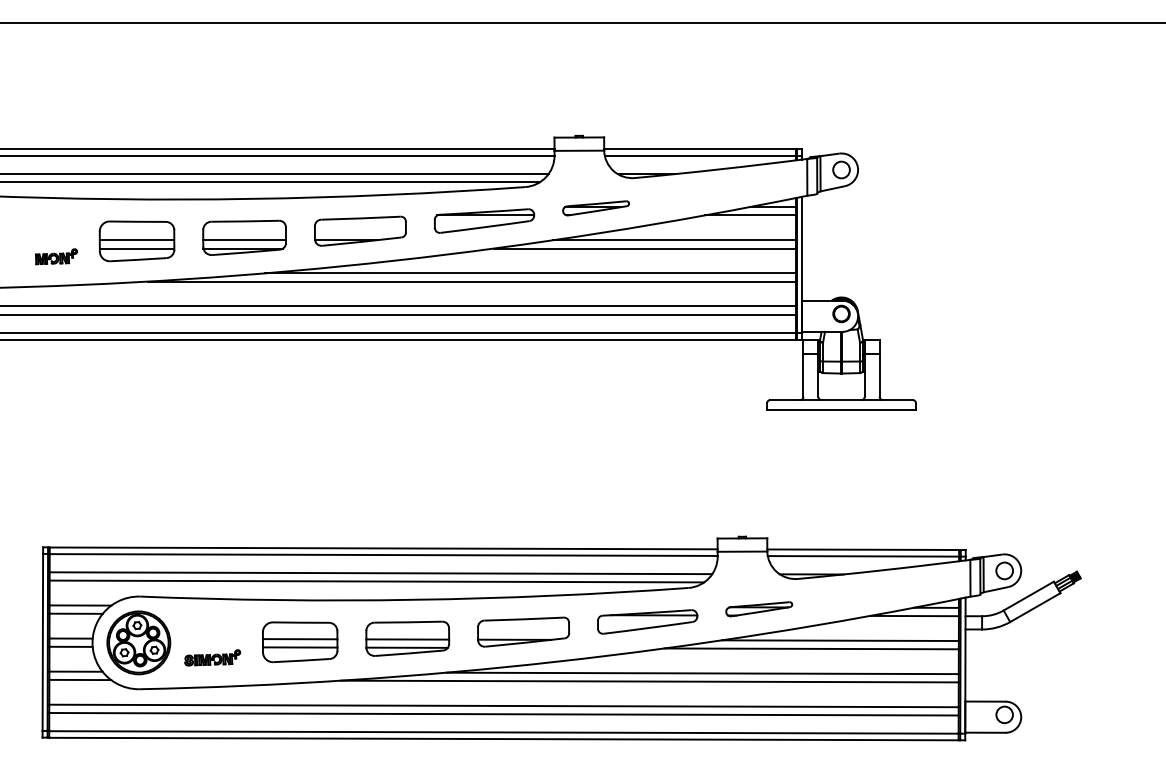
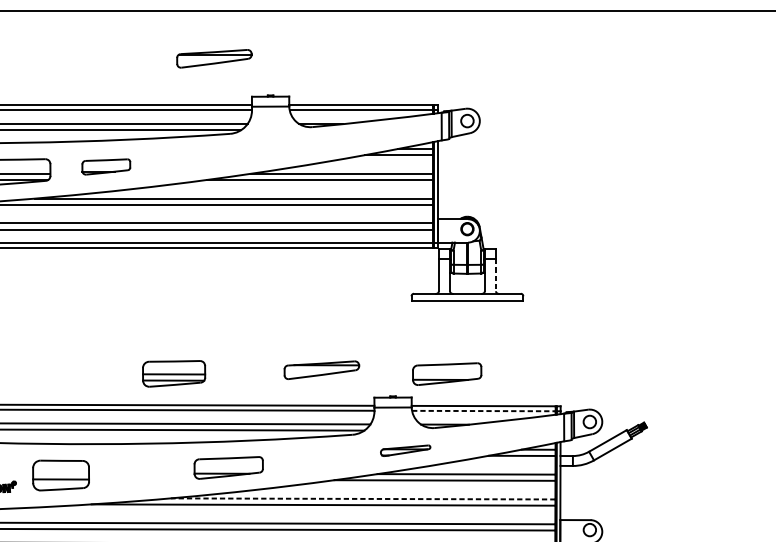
part: (595, 208) -> (282, 149), removed
part: (484, 220) -> (214, 58), moved
part: (360, 230) -> (106, 166), size x0.7
line: (879, 375) -> (495, 275), solid -> dashed
part: (814, 506) -> (447, 373), added
line: (863, 556) -> (483, 411), solid -> dashed
part: (647, 621) -> (321, 369), moved
part: (407, 638) -> (173, 373), moved
line: (299, 639) -> (60, 473), removed
line: (702, 673) -> (363, 499), solid -> dashed

